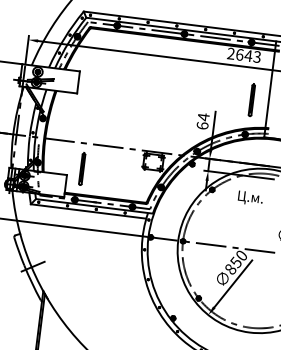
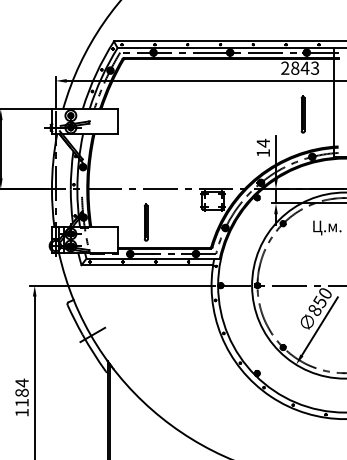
text: (240, 54) -> (295, 67), 2643 -> 2843
part: (251, 100) -> (302, 114), moved
text: (202, 126) -> (263, 153), 64 -> 14
part: (81, 168) -> (145, 222), moved

